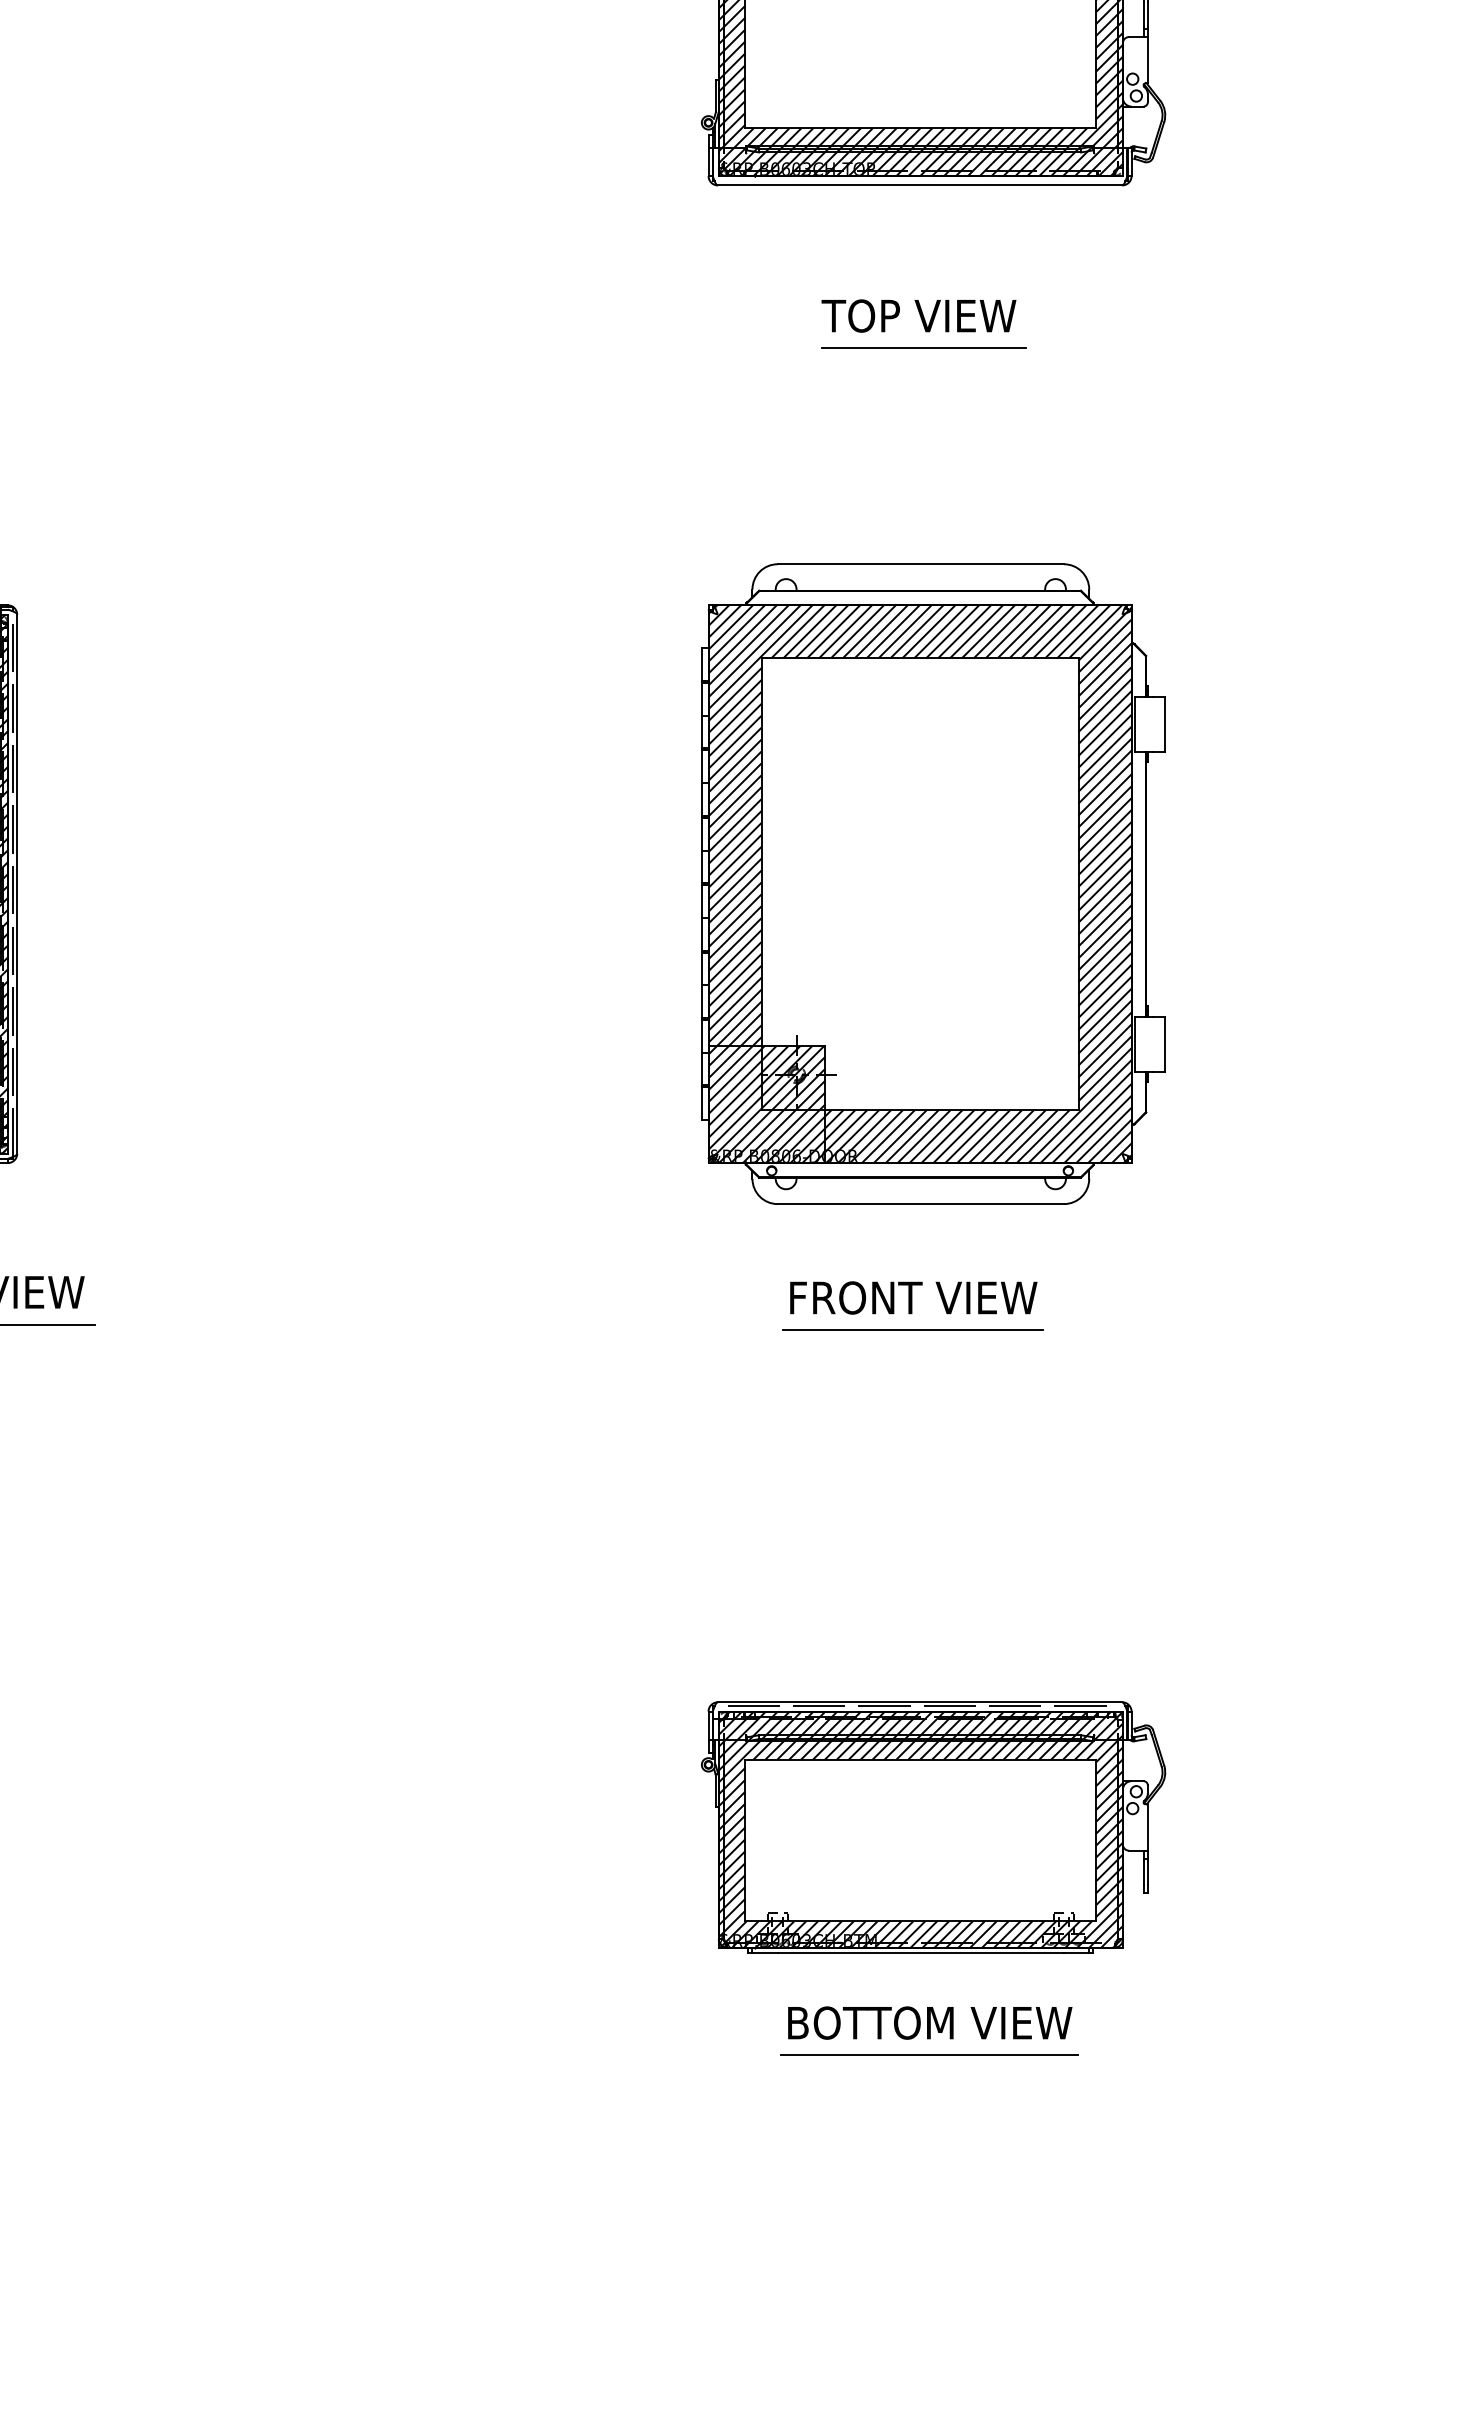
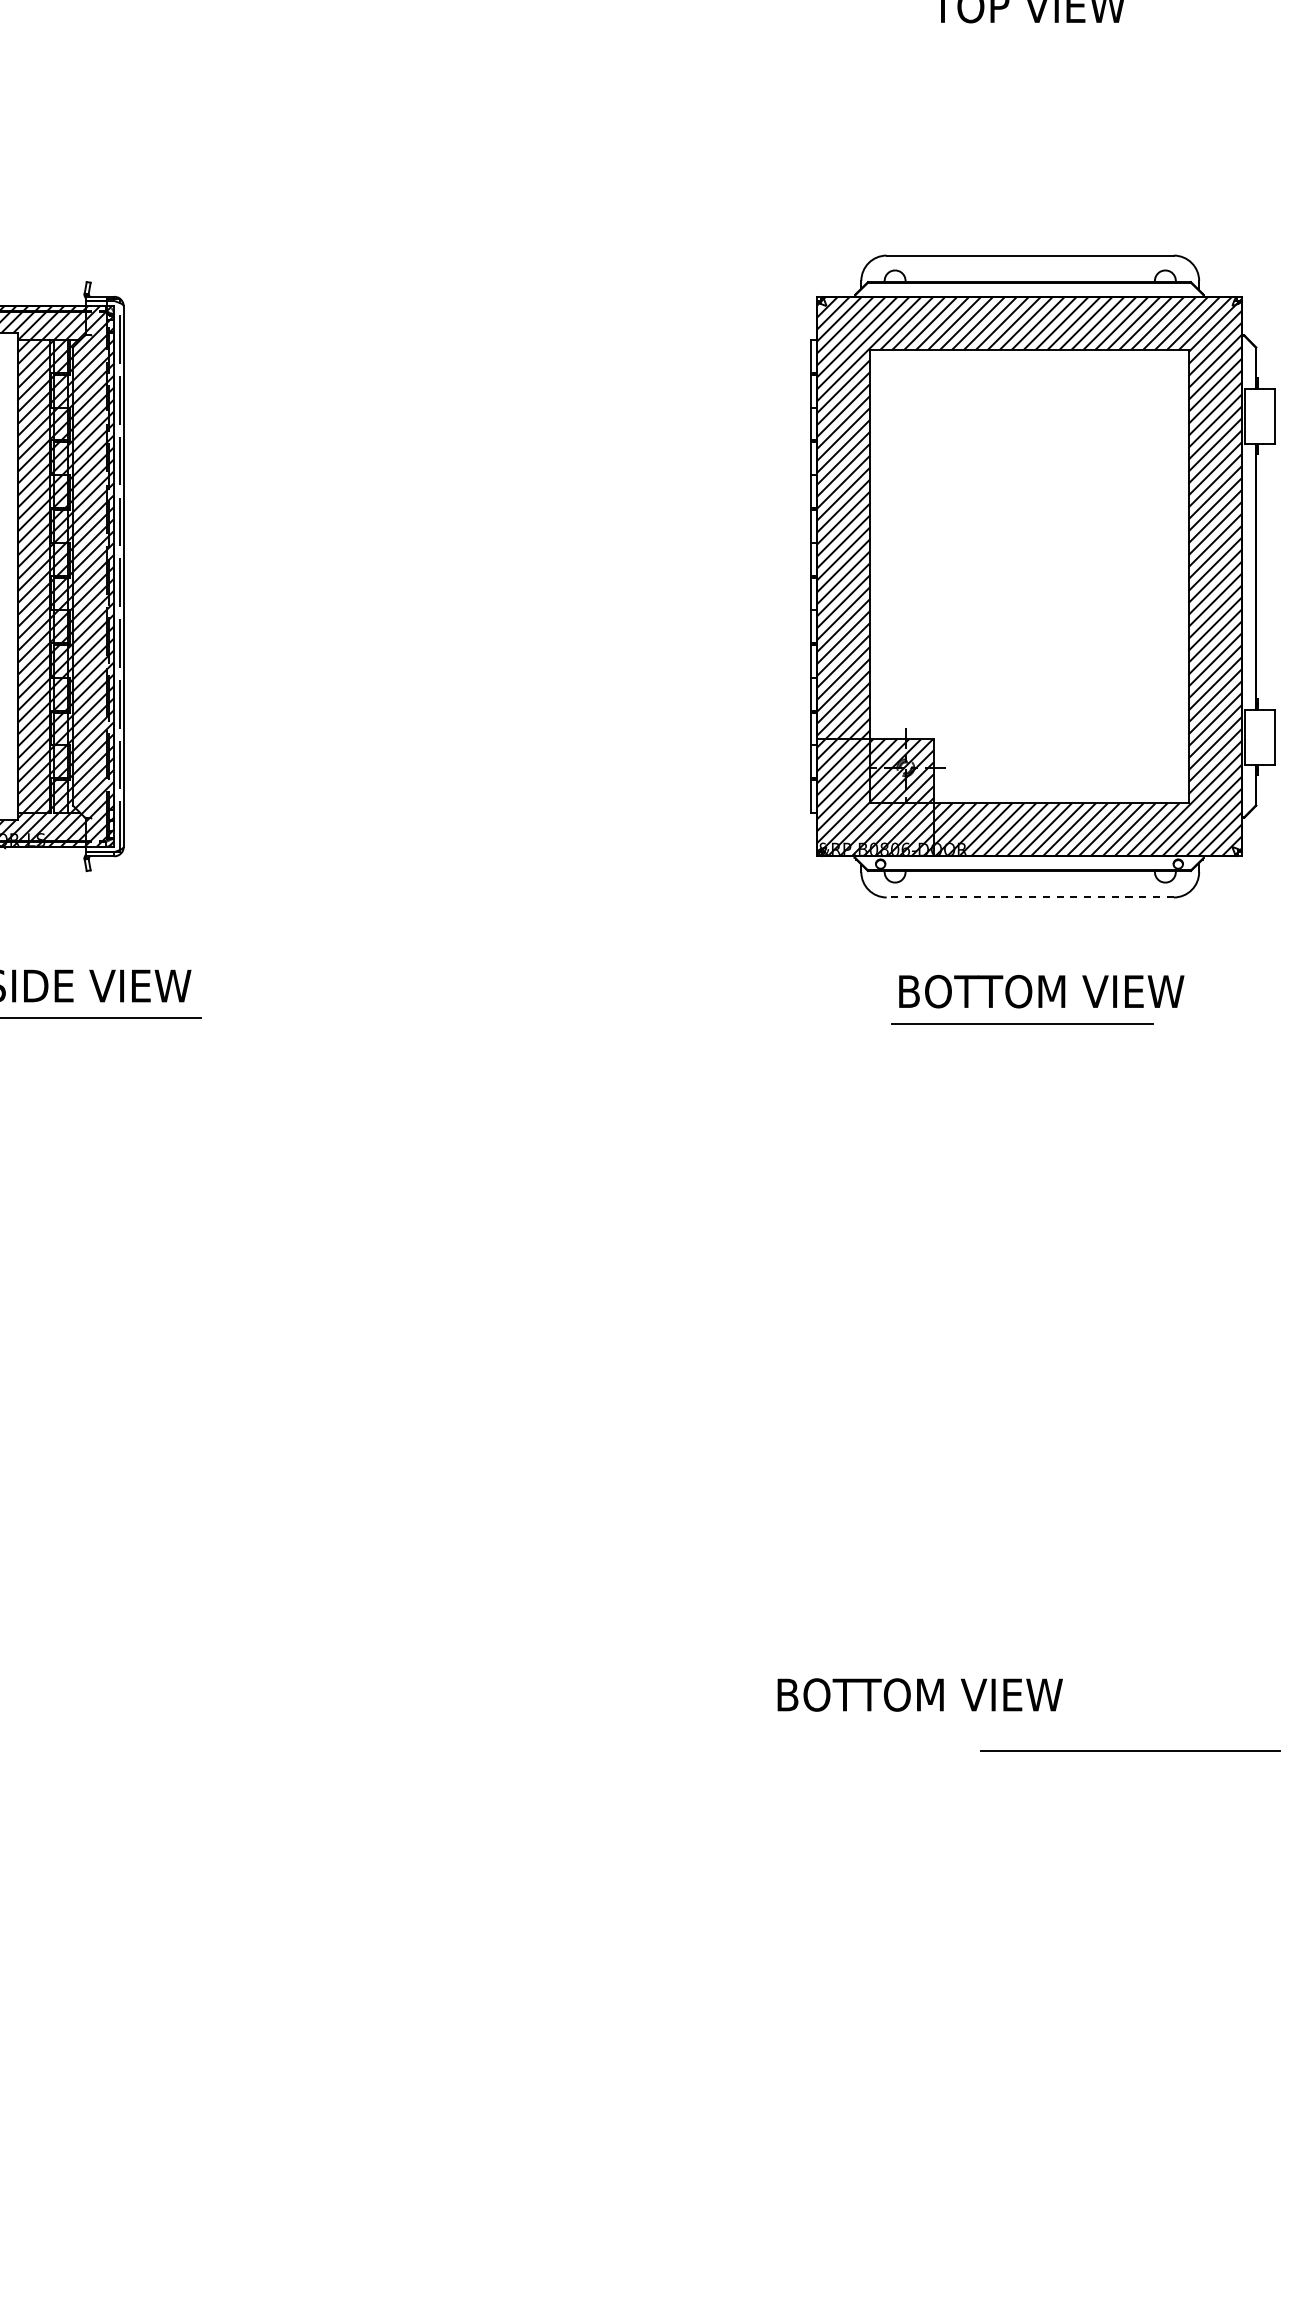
line: (923, 347) -> (1032, 38), removed
line: (920, 1204) -> (1029, 897), solid -> dashed
text: (934, 1297) -> (1043, 991), FRONT VIEW -> BOTTOM VIEW
part: (933, 1827) -> (1042, 1522), removed
text: (930, 2022) -> (920, 1694), moved
line: (929, 2054) -> (1130, 1750), moved

